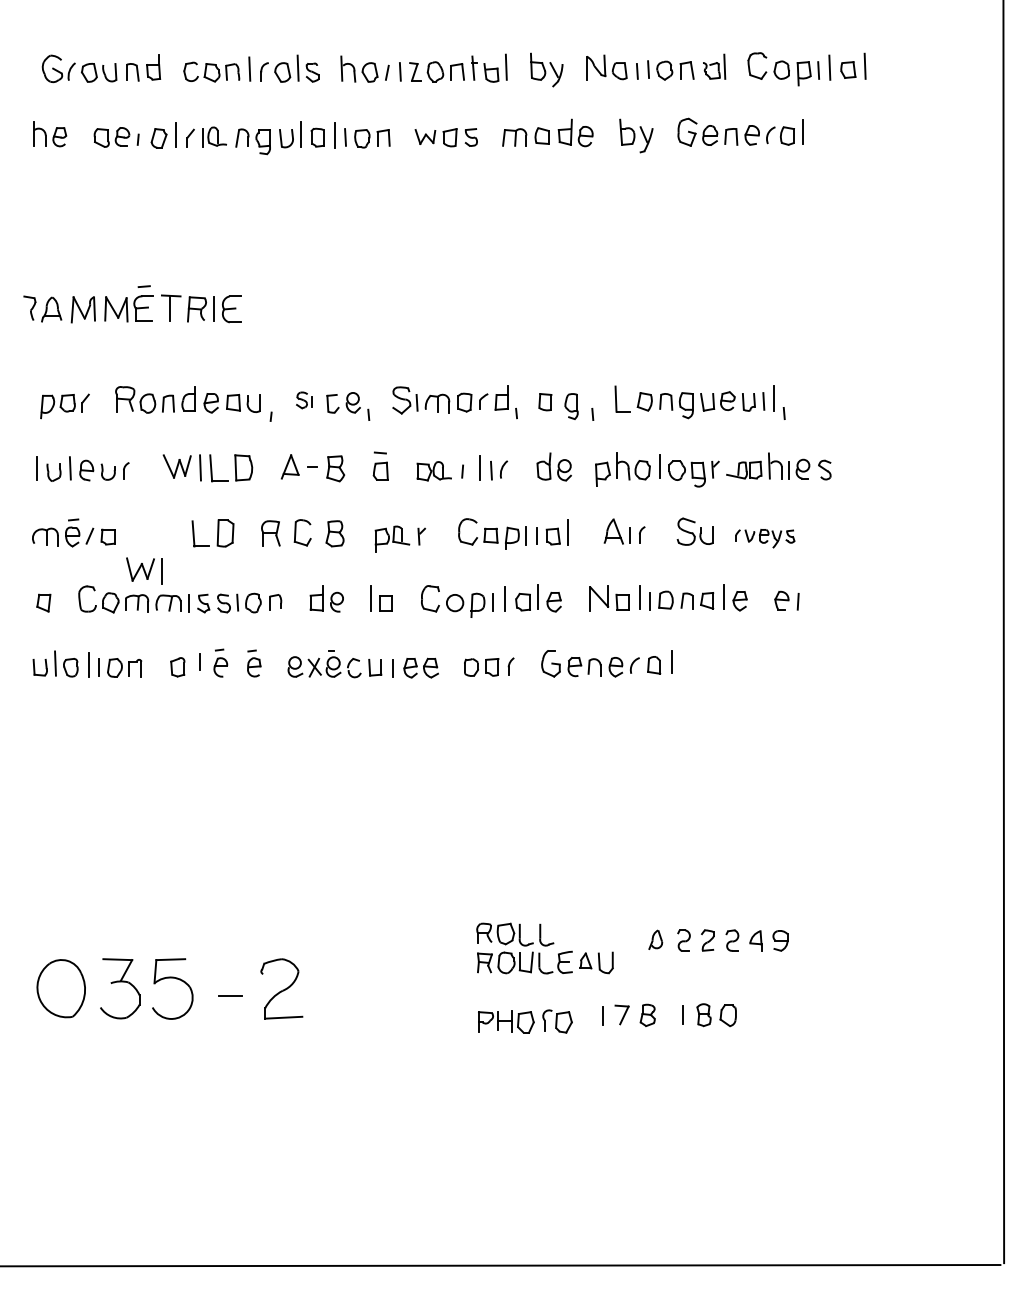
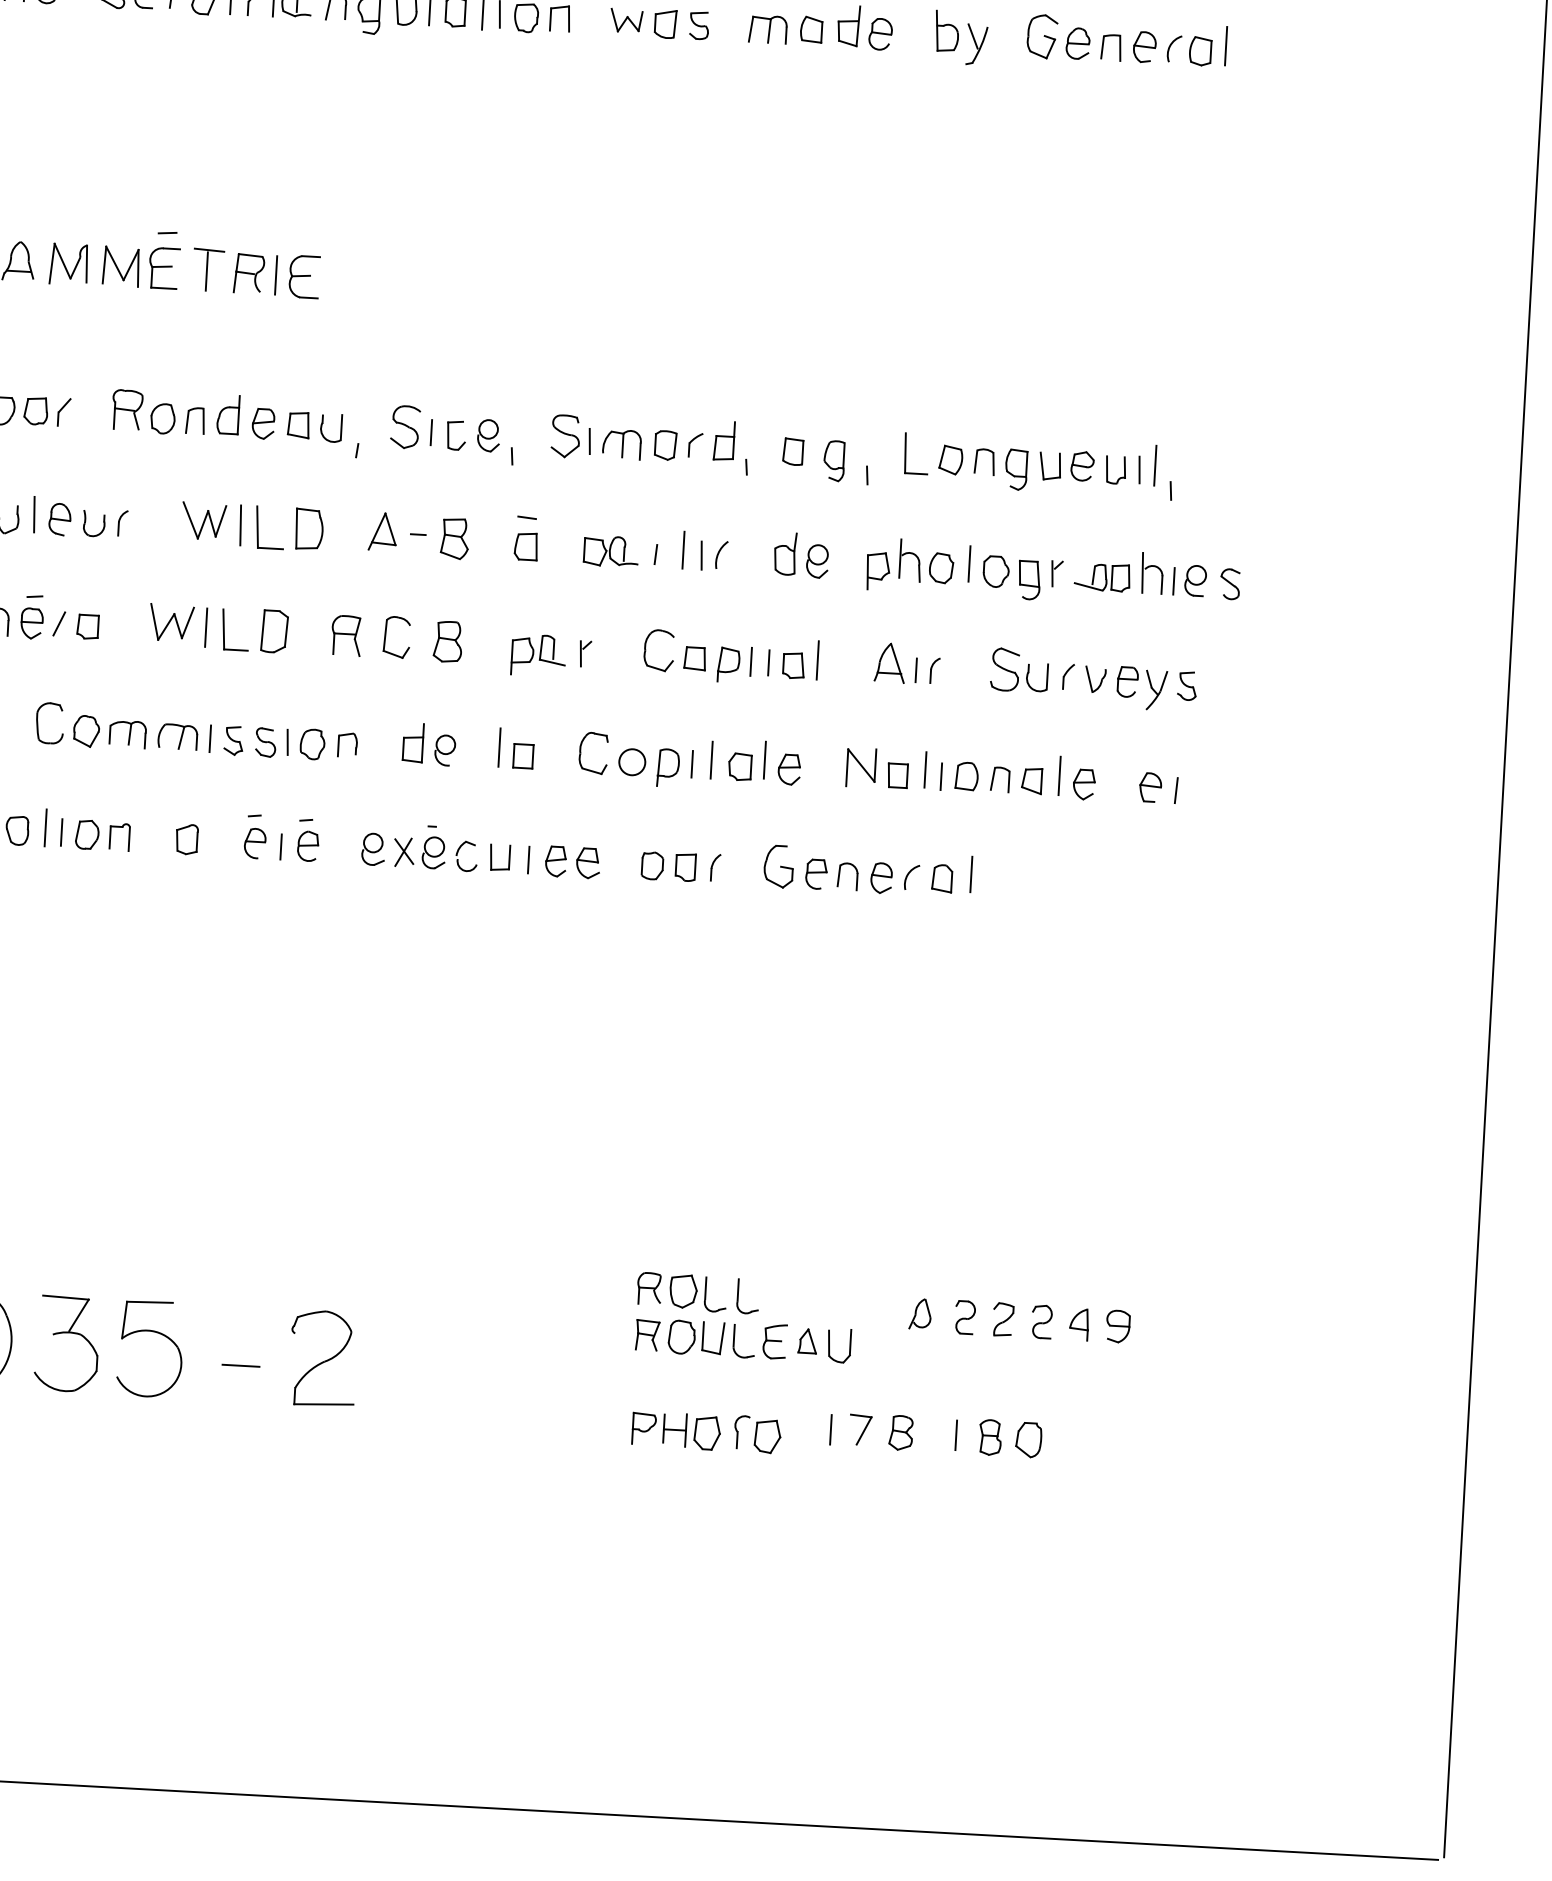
part: (304, 400) -> (411, 427), size x1.67
part: (764, 538) -> (1128, 687), size x1.43
part: (144, 570) -> (177, 624), moved
line: (199, 661) -> (279, 846), moved

